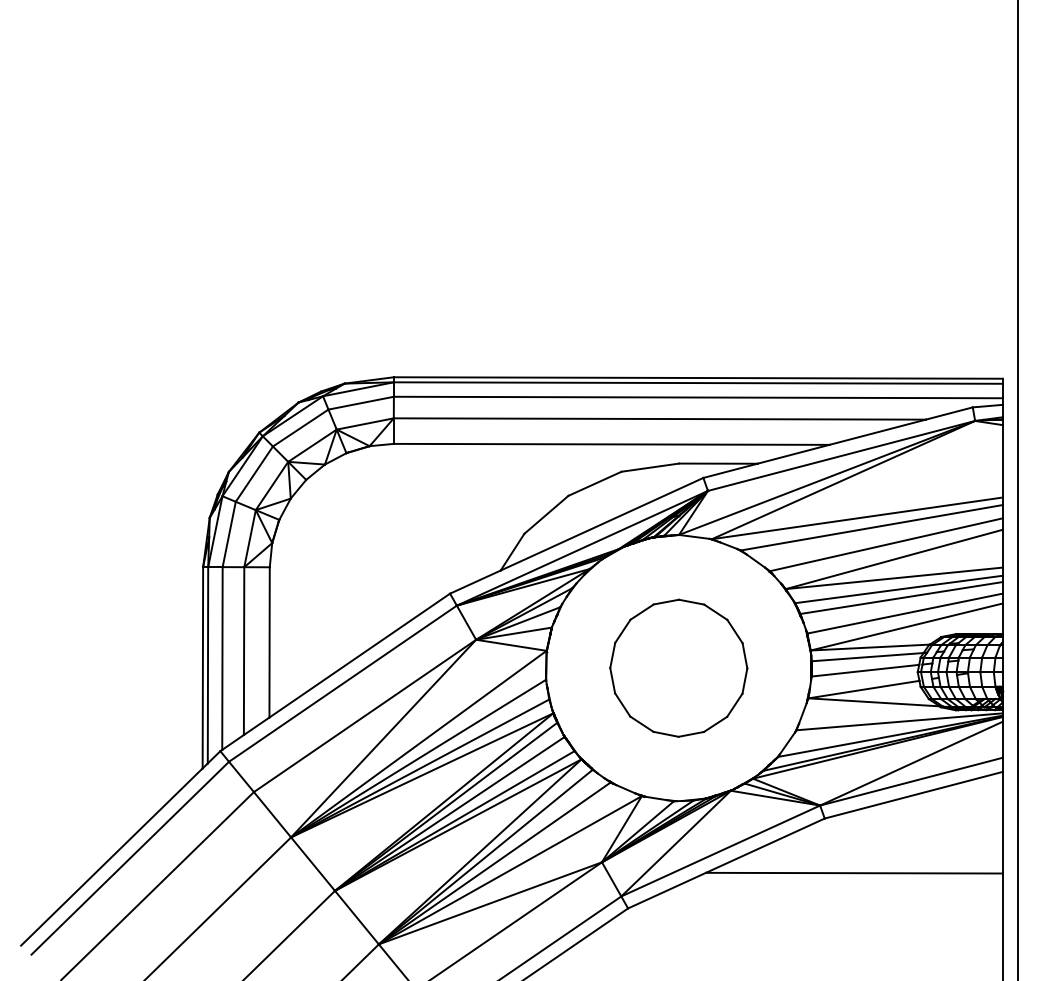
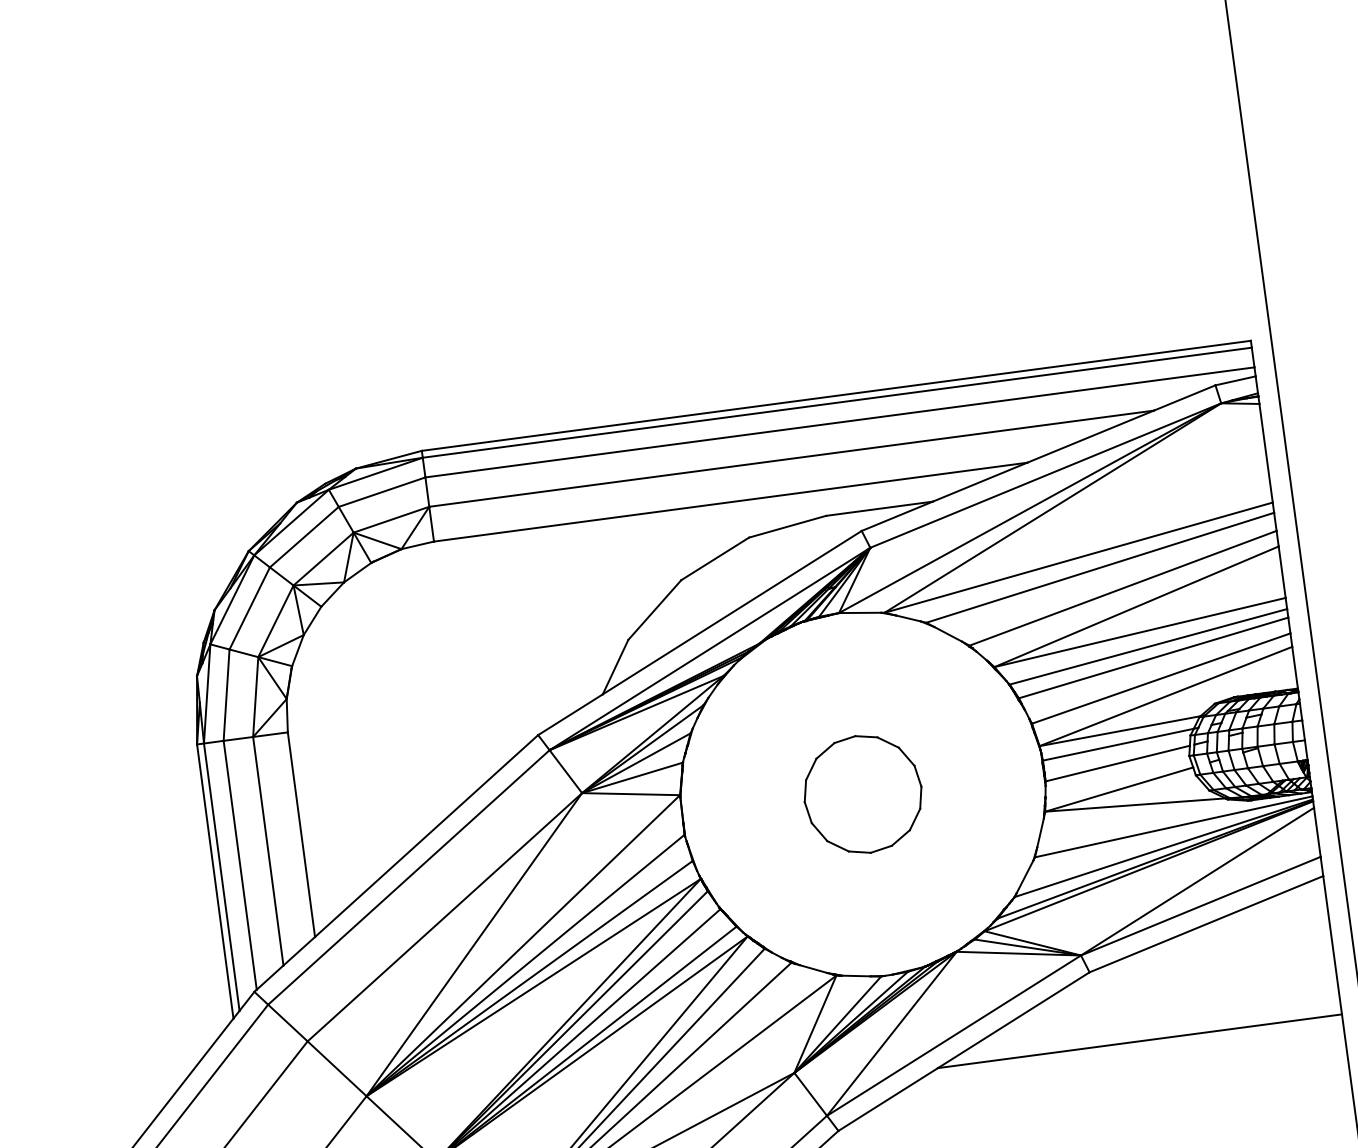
part: (678, 667) -> (862, 793), size x0.62

